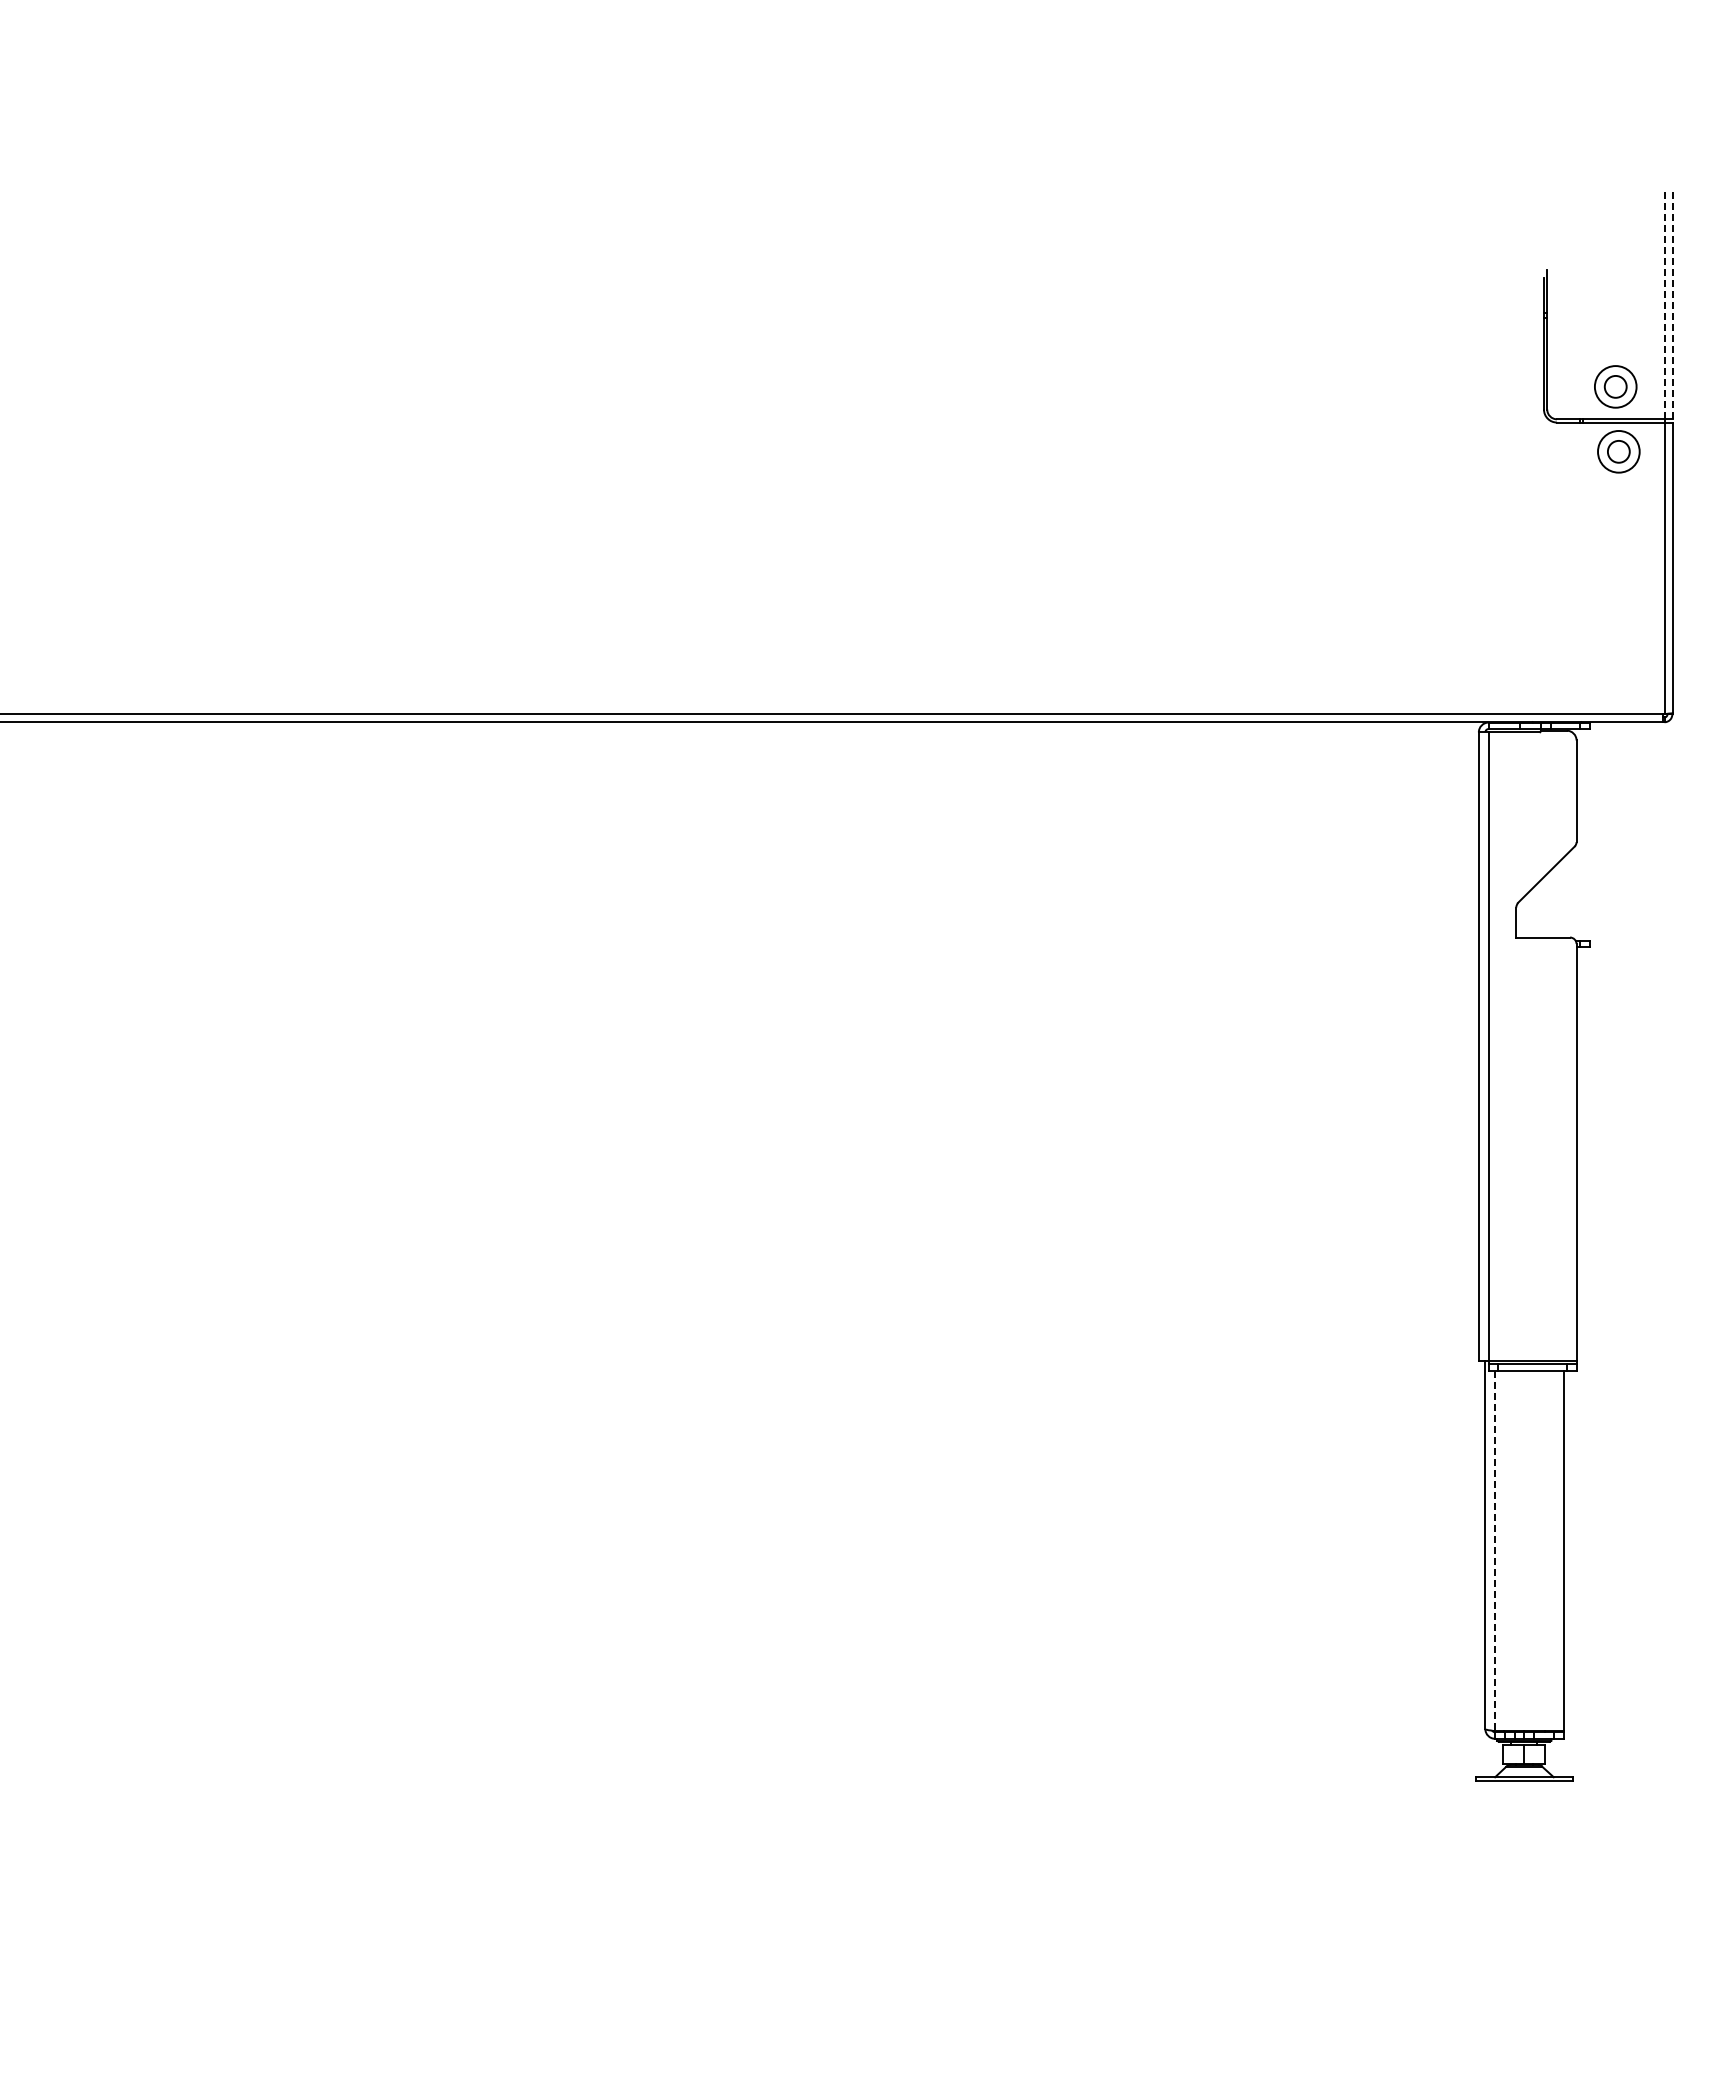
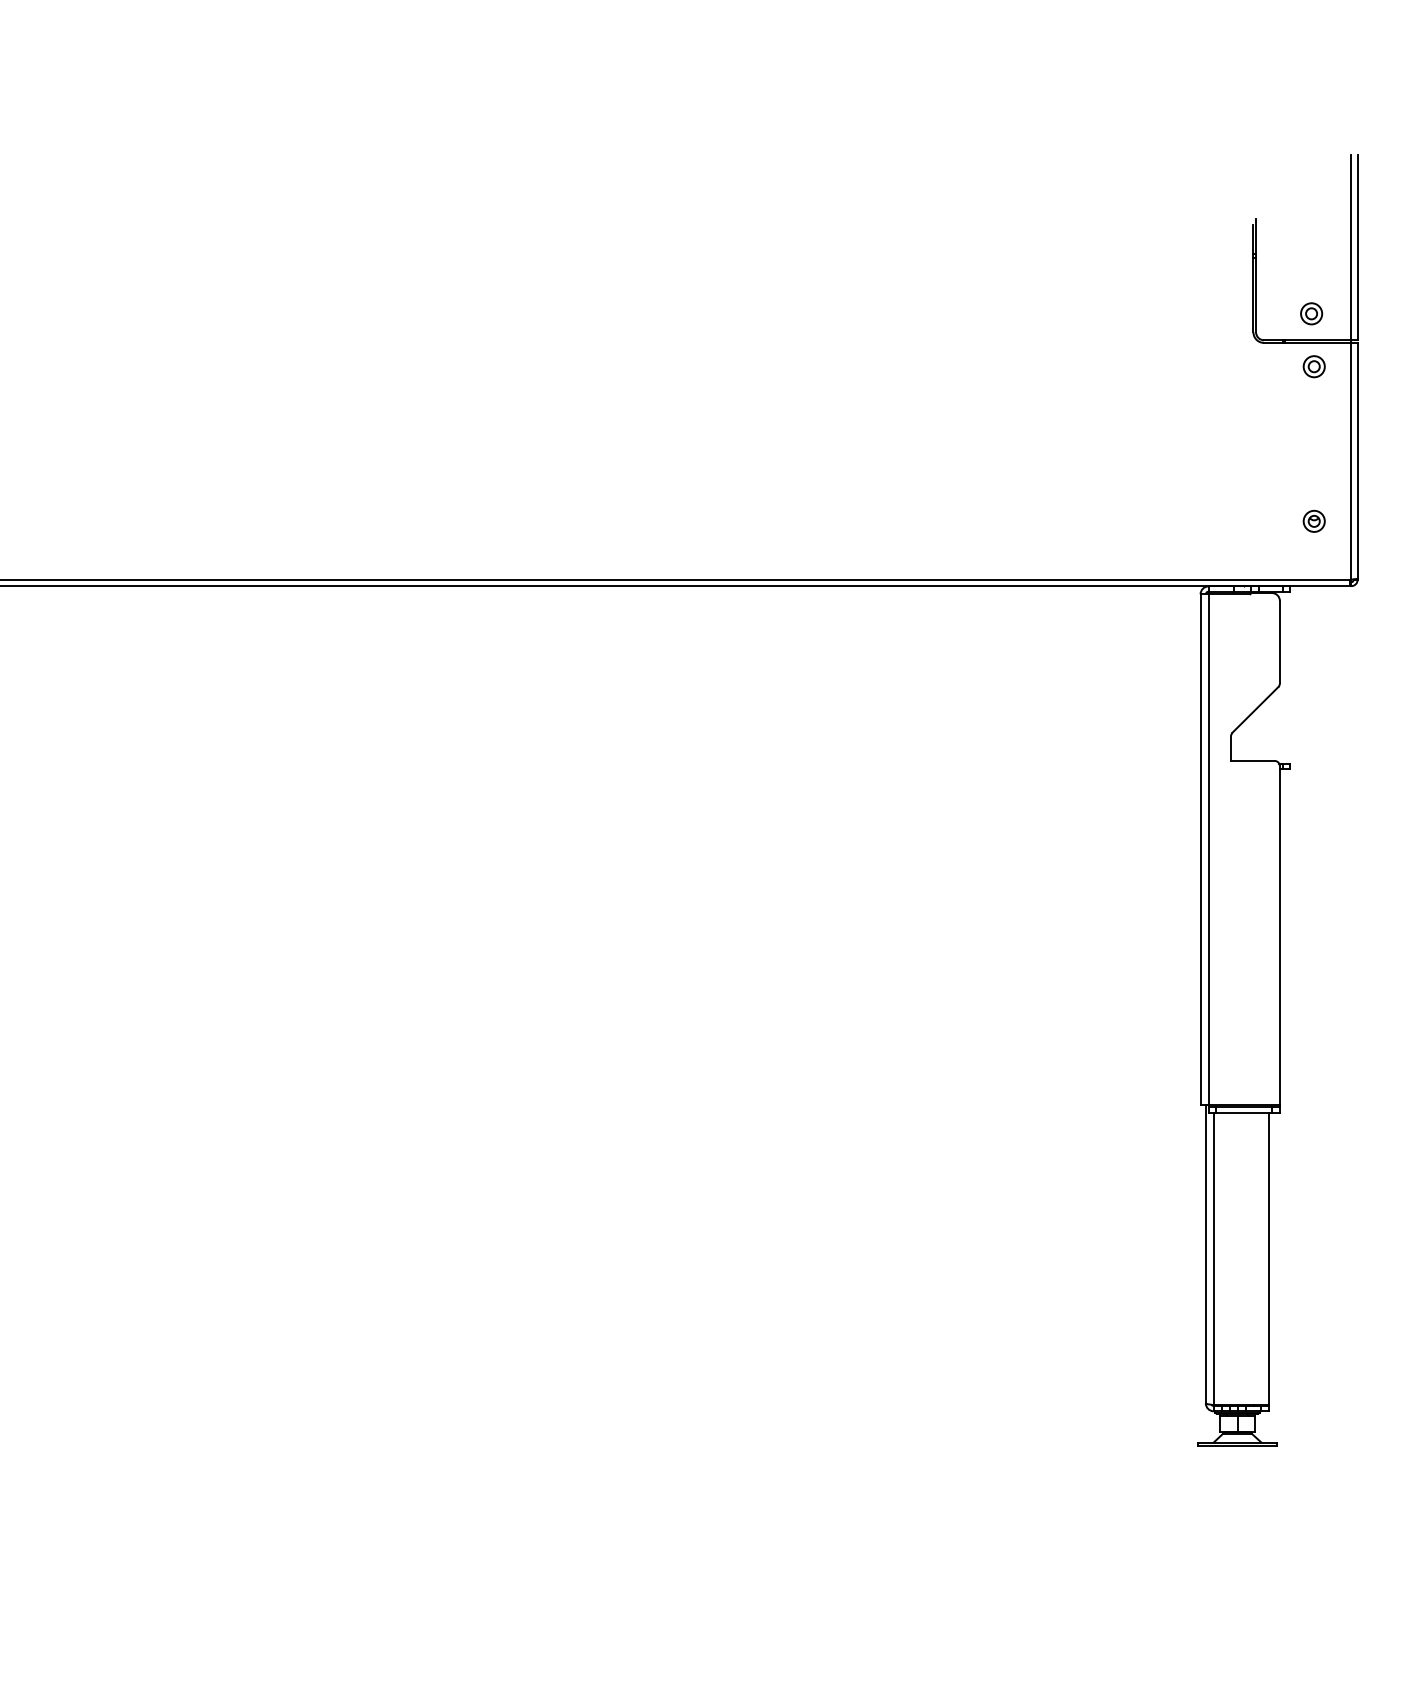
line: (1664, 304) -> (1351, 247), dashed -> solid
line: (1672, 304) -> (1357, 247), dashed -> solid
part: (1615, 386) -> (1311, 313), size x0.62
part: (1618, 451) -> (1313, 366), size x0.62
part: (1618, 642) -> (1313, 521), added
line: (1495, 1551) -> (1214, 1259), dashed -> solid

